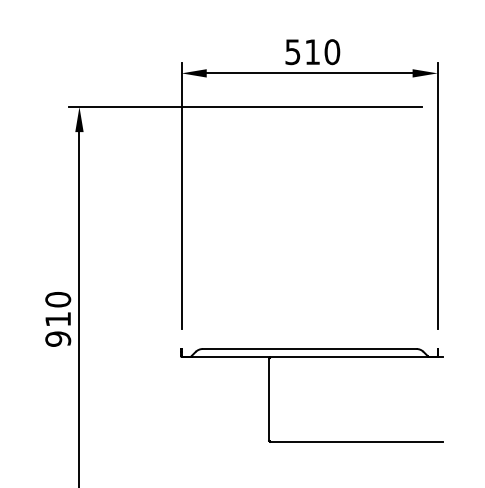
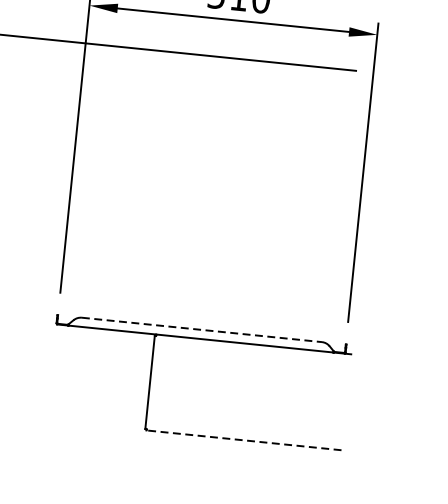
line: (309, 348) -> (201, 329), solid -> dashed
line: (356, 442) -> (243, 440), solid -> dashed

